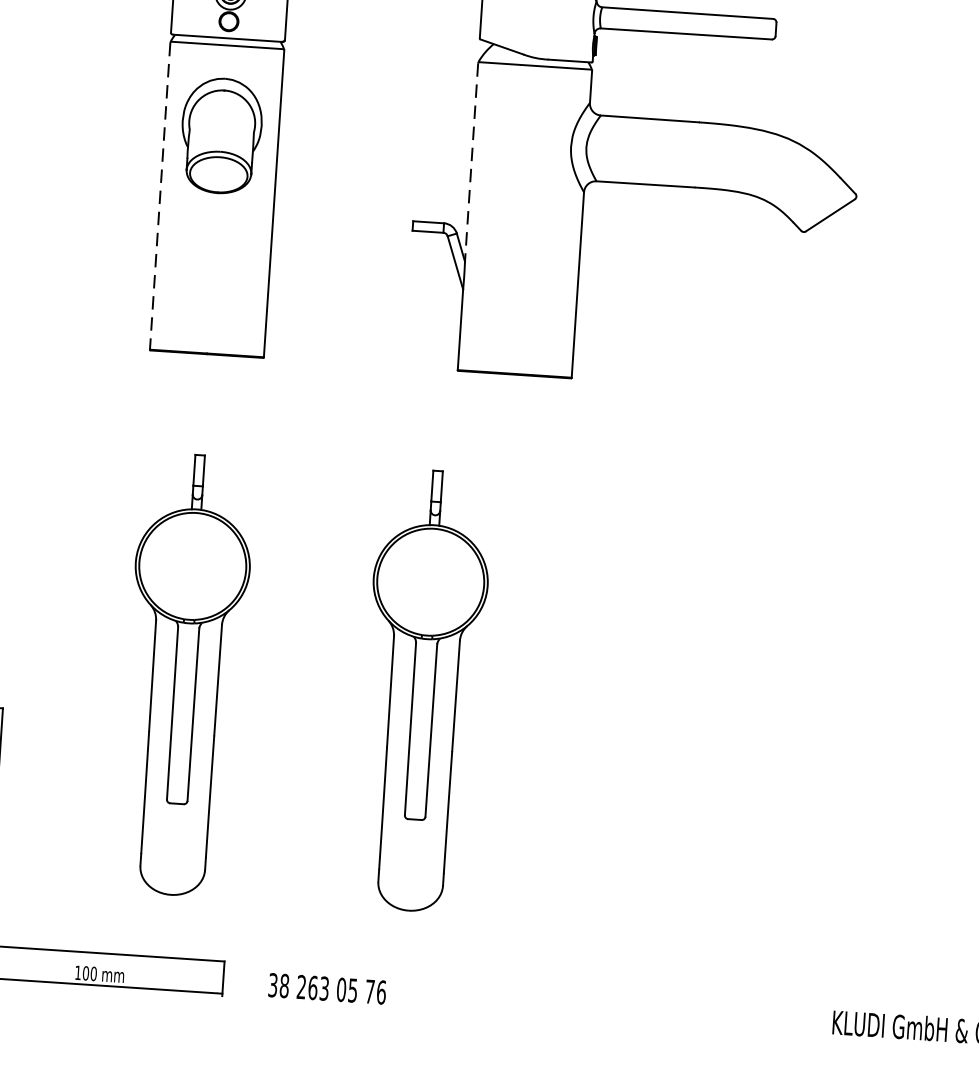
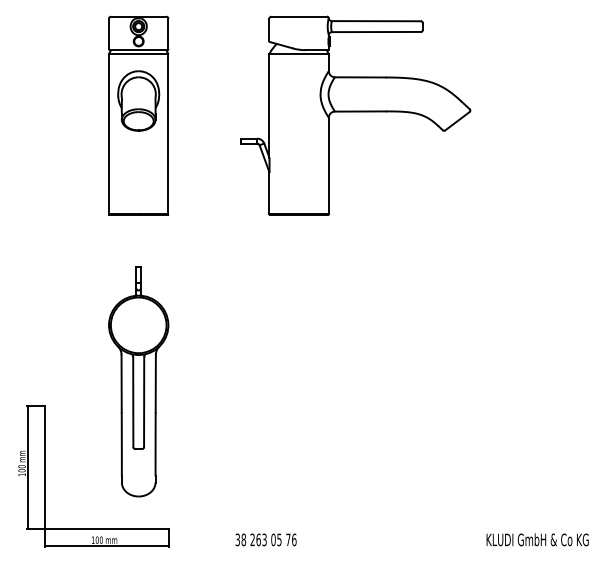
line: (471, 163) -> (269, 106), dashed -> solid
line: (161, 196) -> (109, 134), dashed -> solid
part: (423, 689) -> (262, 381), removed
text: (326, 988) -> (265, 539), moved

